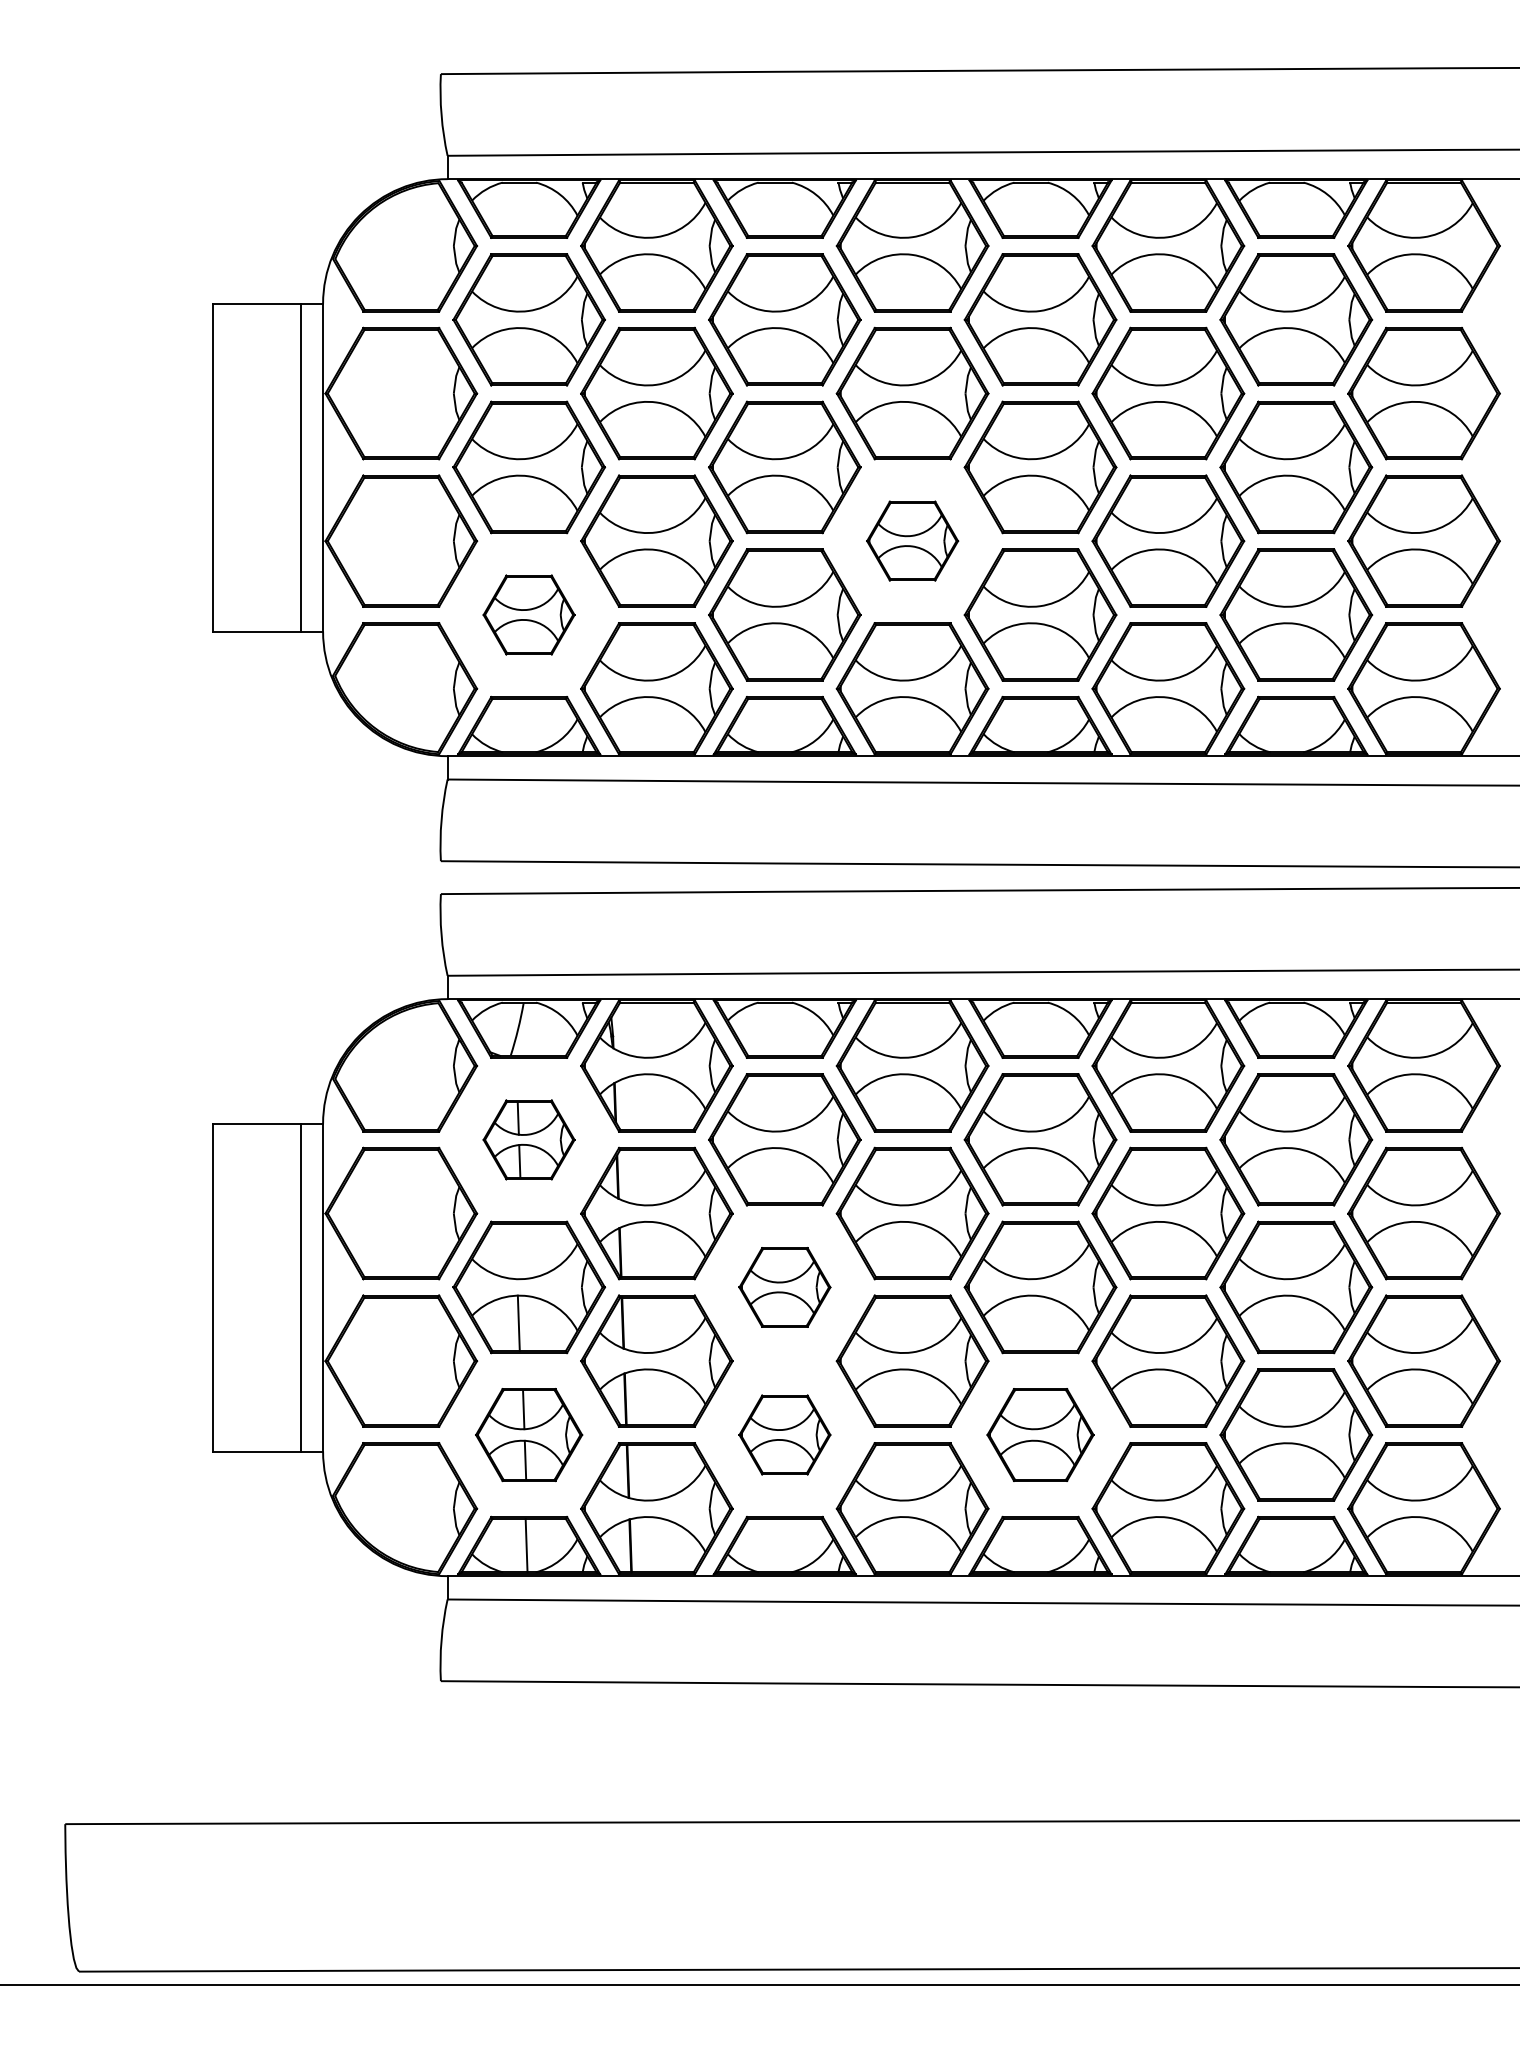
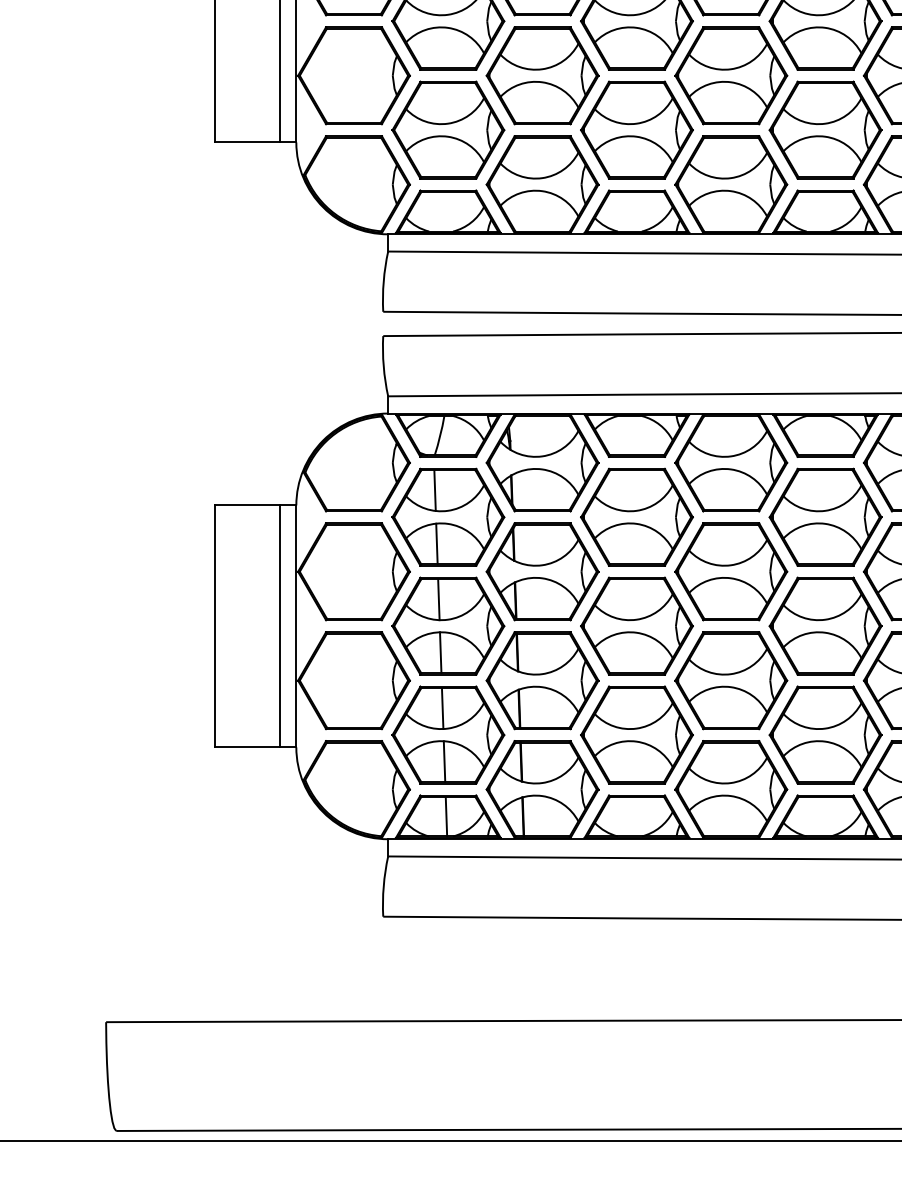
part: (912, 540) -> (731, 75), size x1.67
part: (528, 614) -> (447, 129), size x1.67
part: (528, 1139) -> (447, 517), size x1.67
line: (516, 1251) -> (439, 599), added
part: (784, 1287) -> (636, 626), size x1.67
part: (528, 1434) -> (447, 734), size x1.43
part: (784, 1434) -> (636, 734), size x1.67
part: (1040, 1434) -> (825, 734), size x1.43

